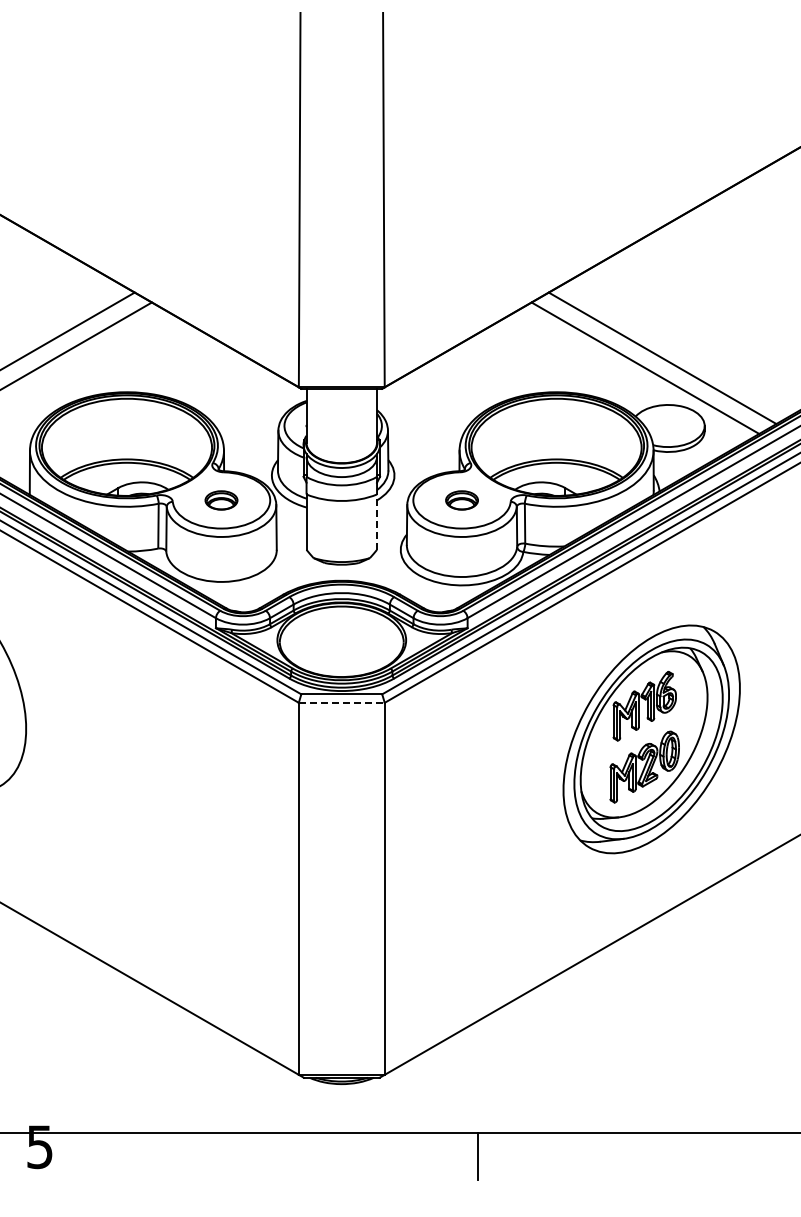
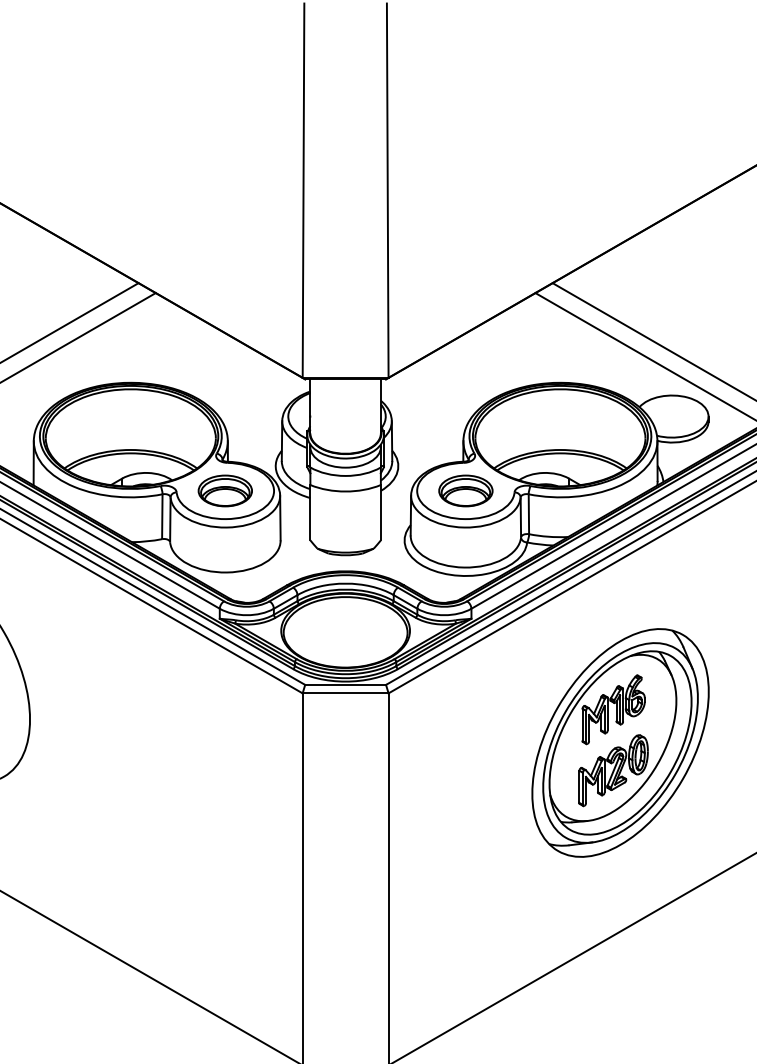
part: (221, 500) -> (225, 491), size x1.67
part: (461, 500) -> (465, 491), size x1.67
line: (377, 522) -> (381, 513), dashed -> solid
line: (341, 702) -> (345, 693), dashed -> solid
part: (651, 739) -> (620, 743), moved

